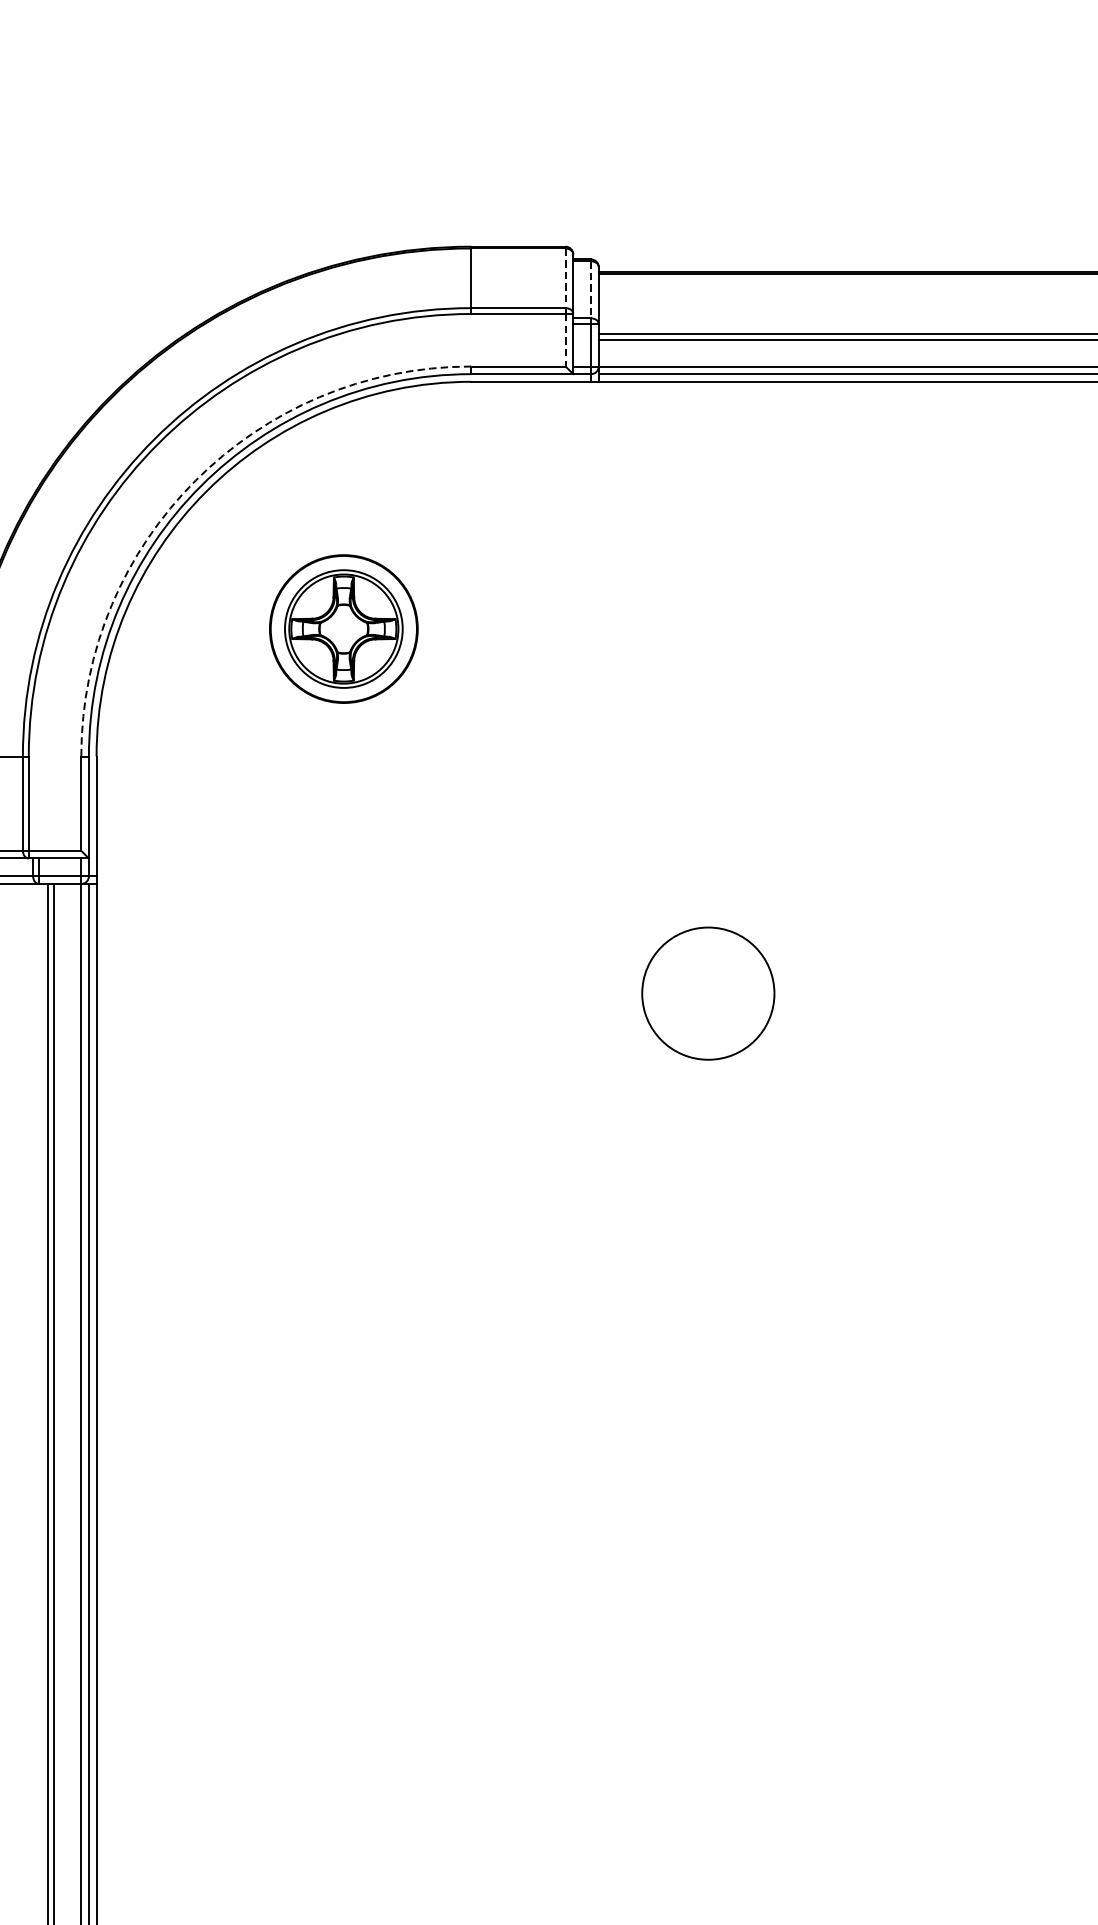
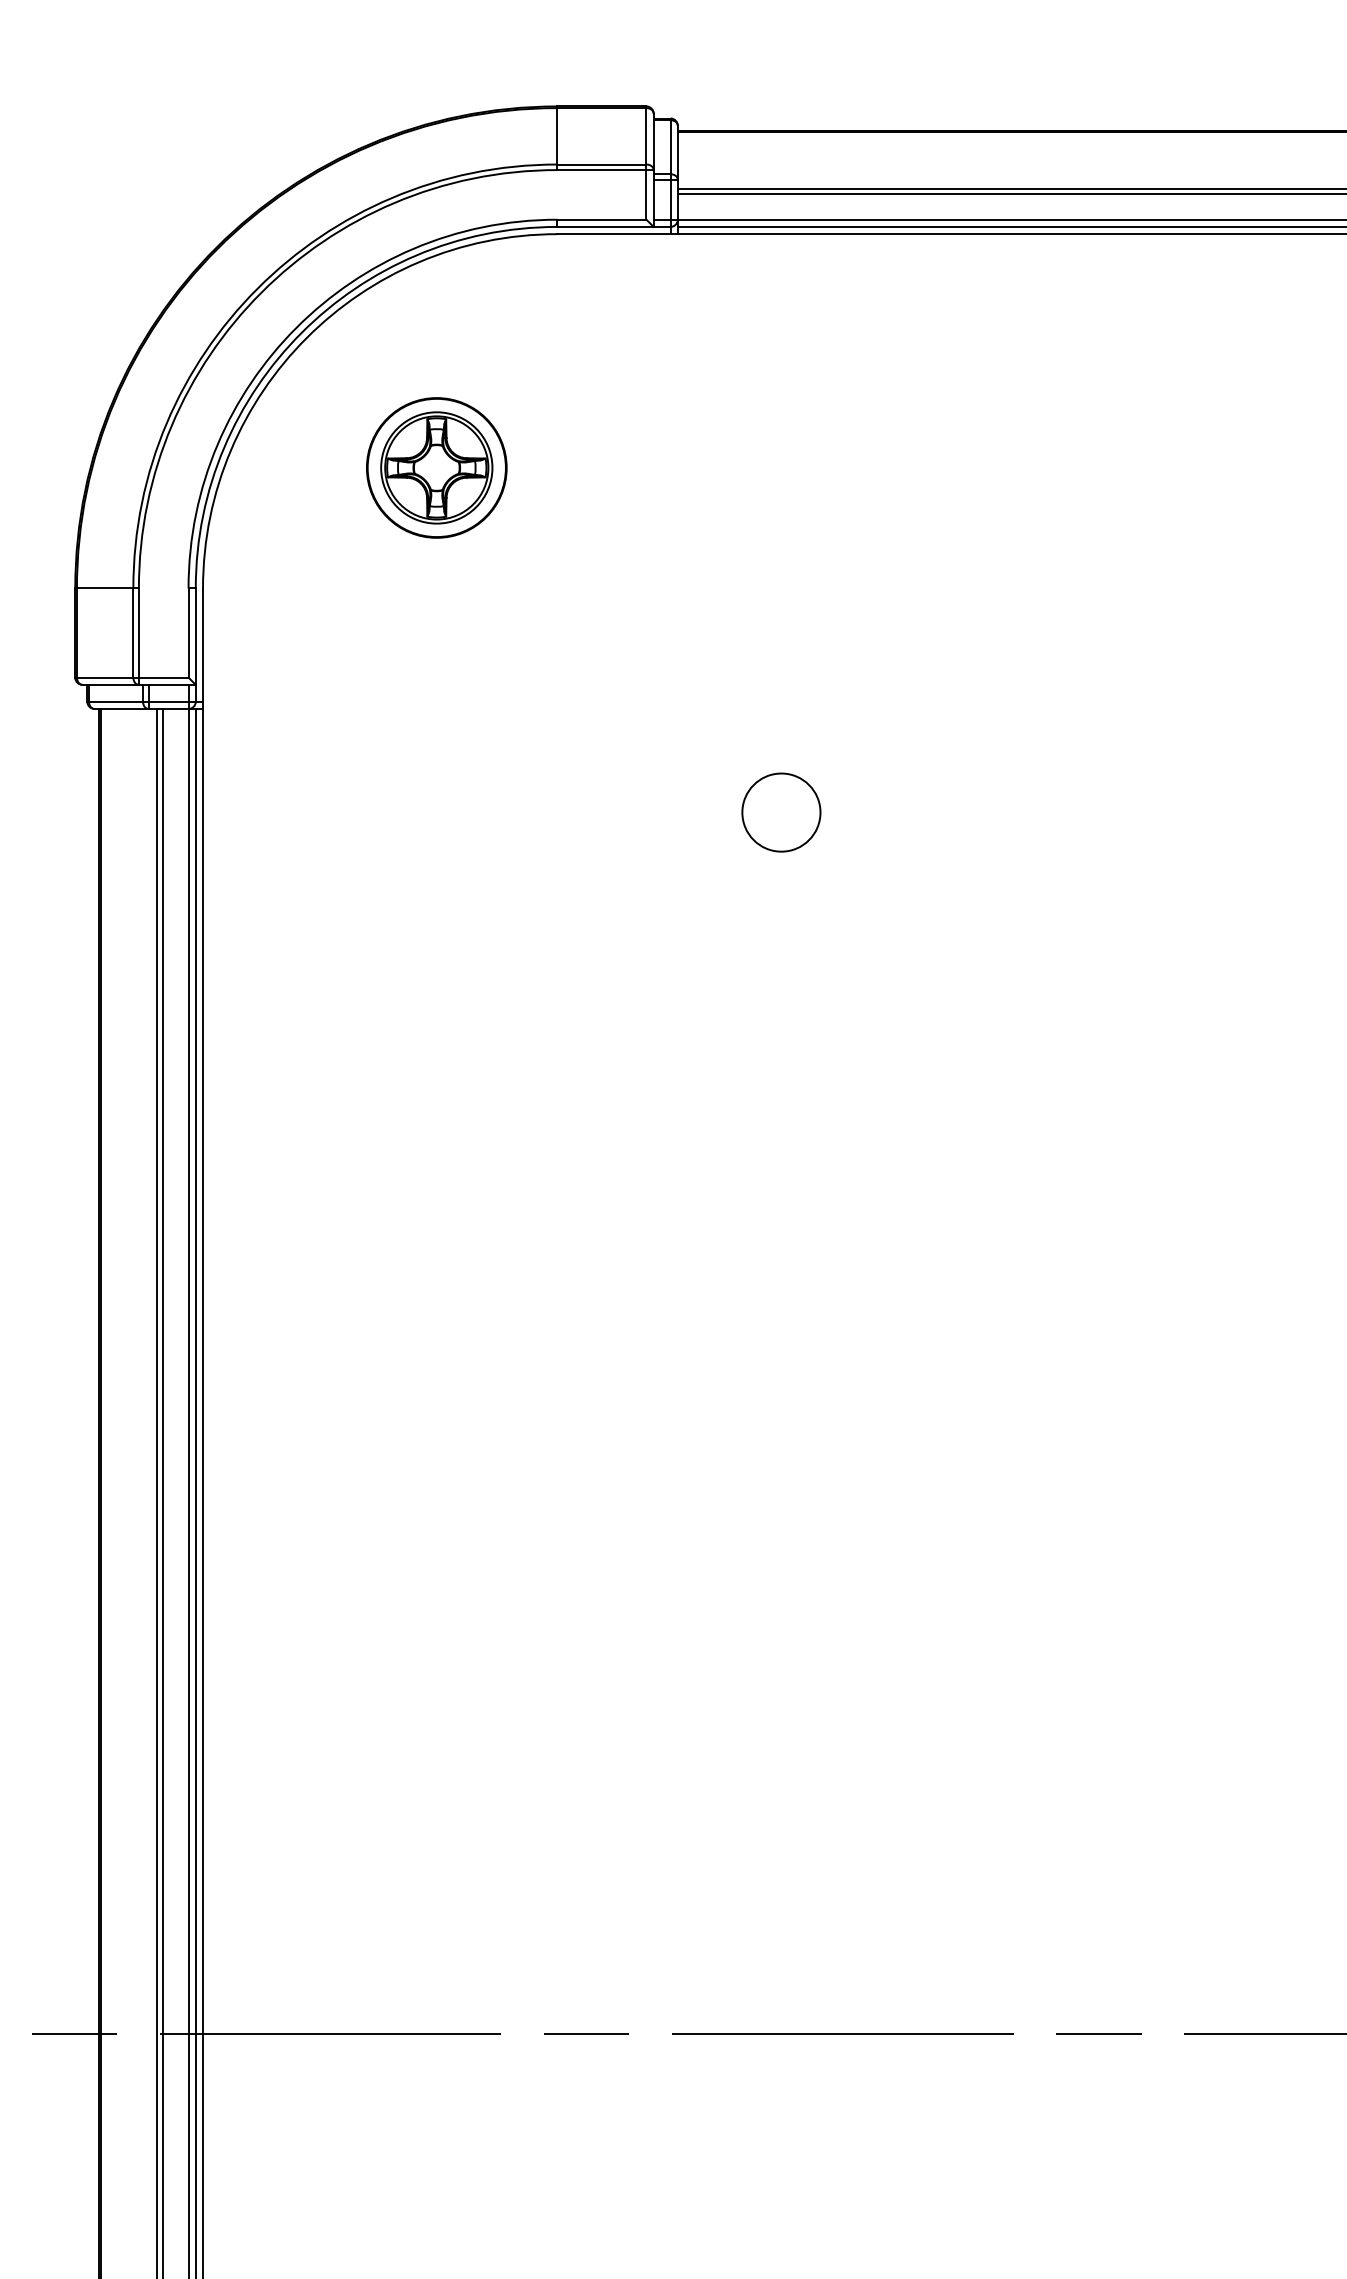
line: (565, 278) -> (646, 136), dashed -> solid
line: (591, 290) -> (670, 147), dashed -> solid
line: (565, 339) -> (646, 194), dashed -> solid
arc: (195, 480) -> (296, 327), dashed -> solid
circle: (708, 993) -> (781, 812), size x0.62

